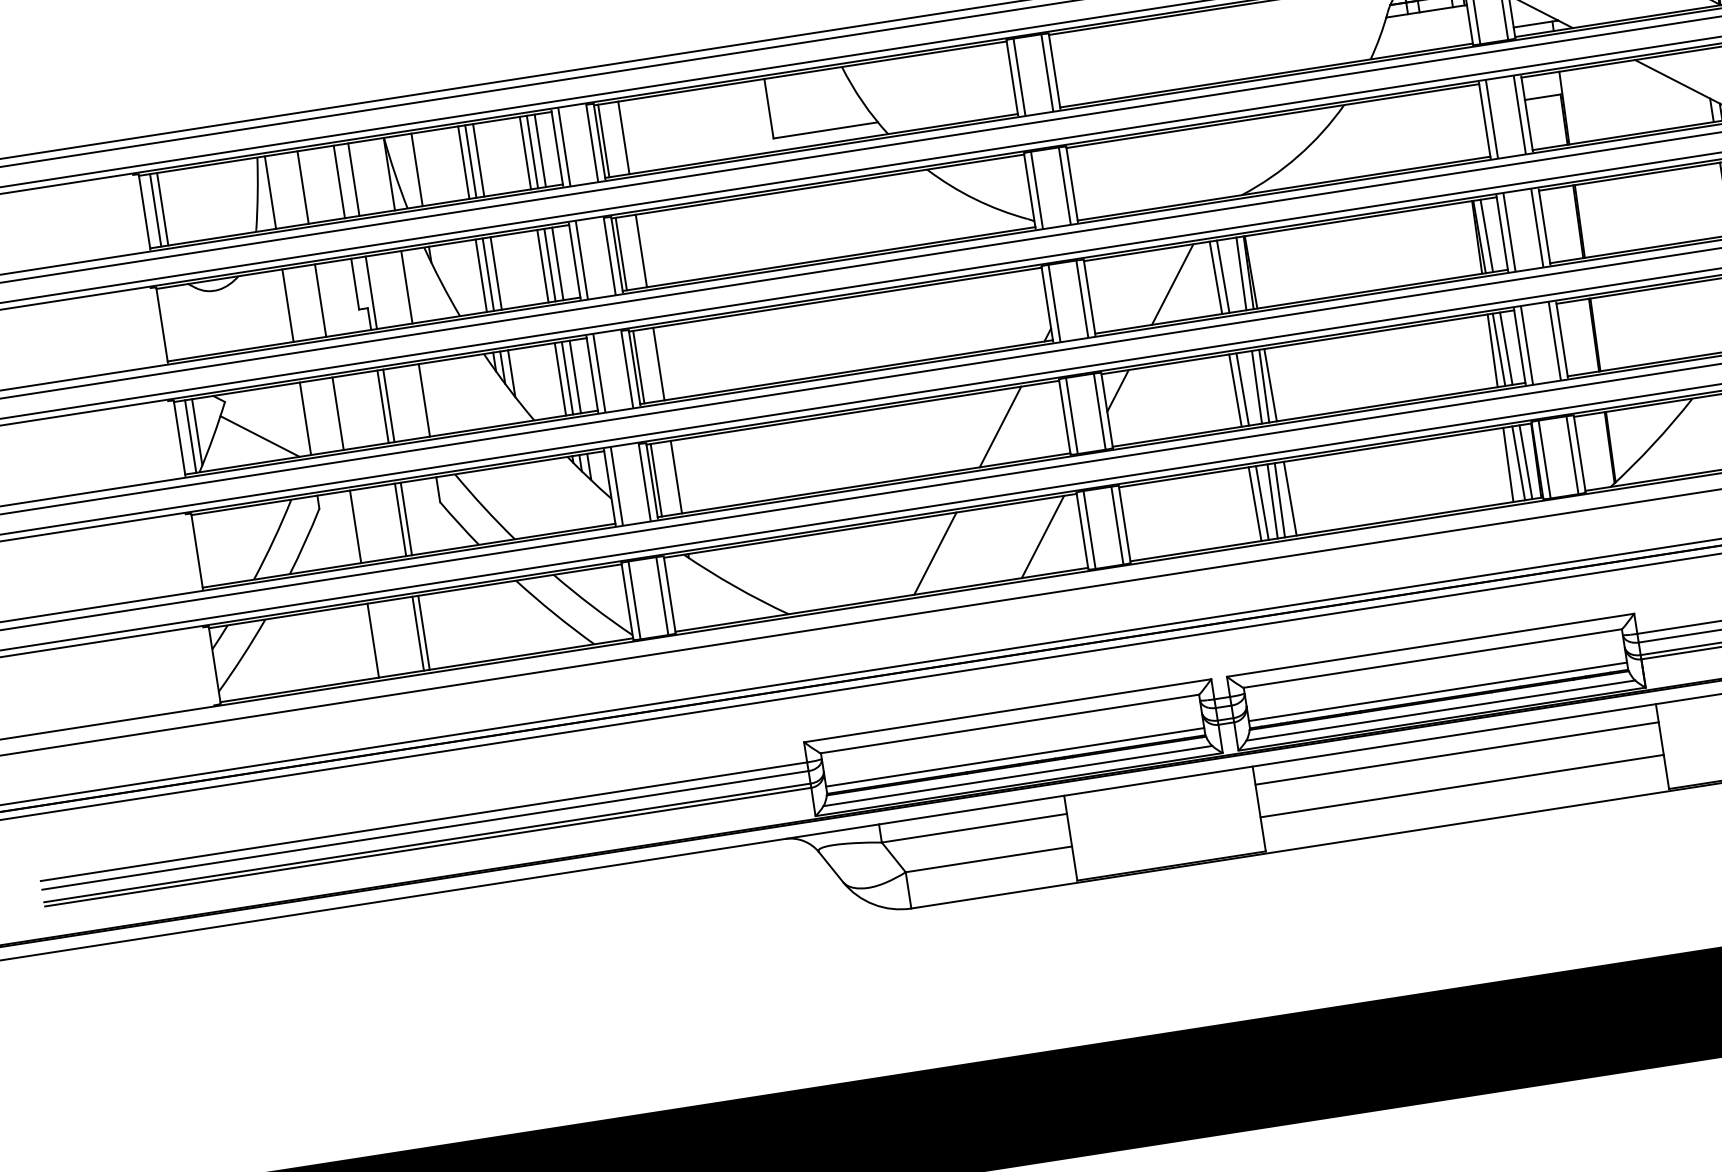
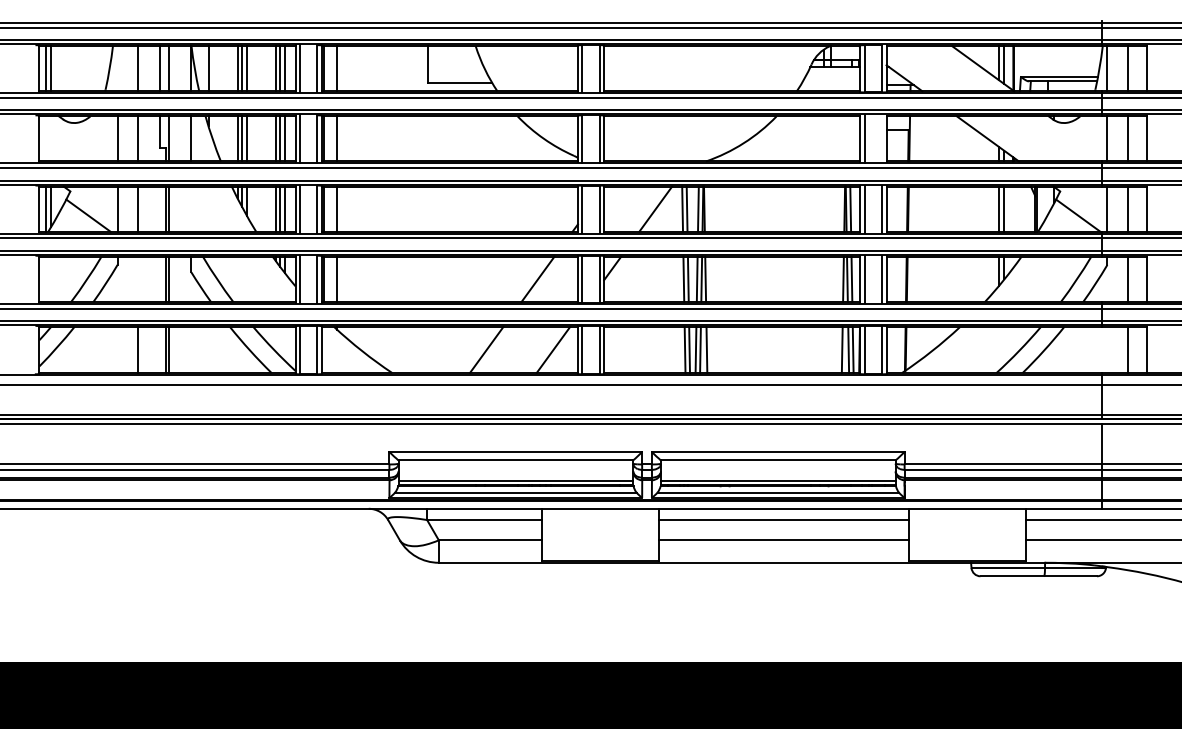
line: (1520, 114) -> (882, 138), removed
line: (270, 192) -> (117, 68), removed
line: (424, 399) -> (191, 208), removed
line: (354, 525) -> (137, 278), removed

